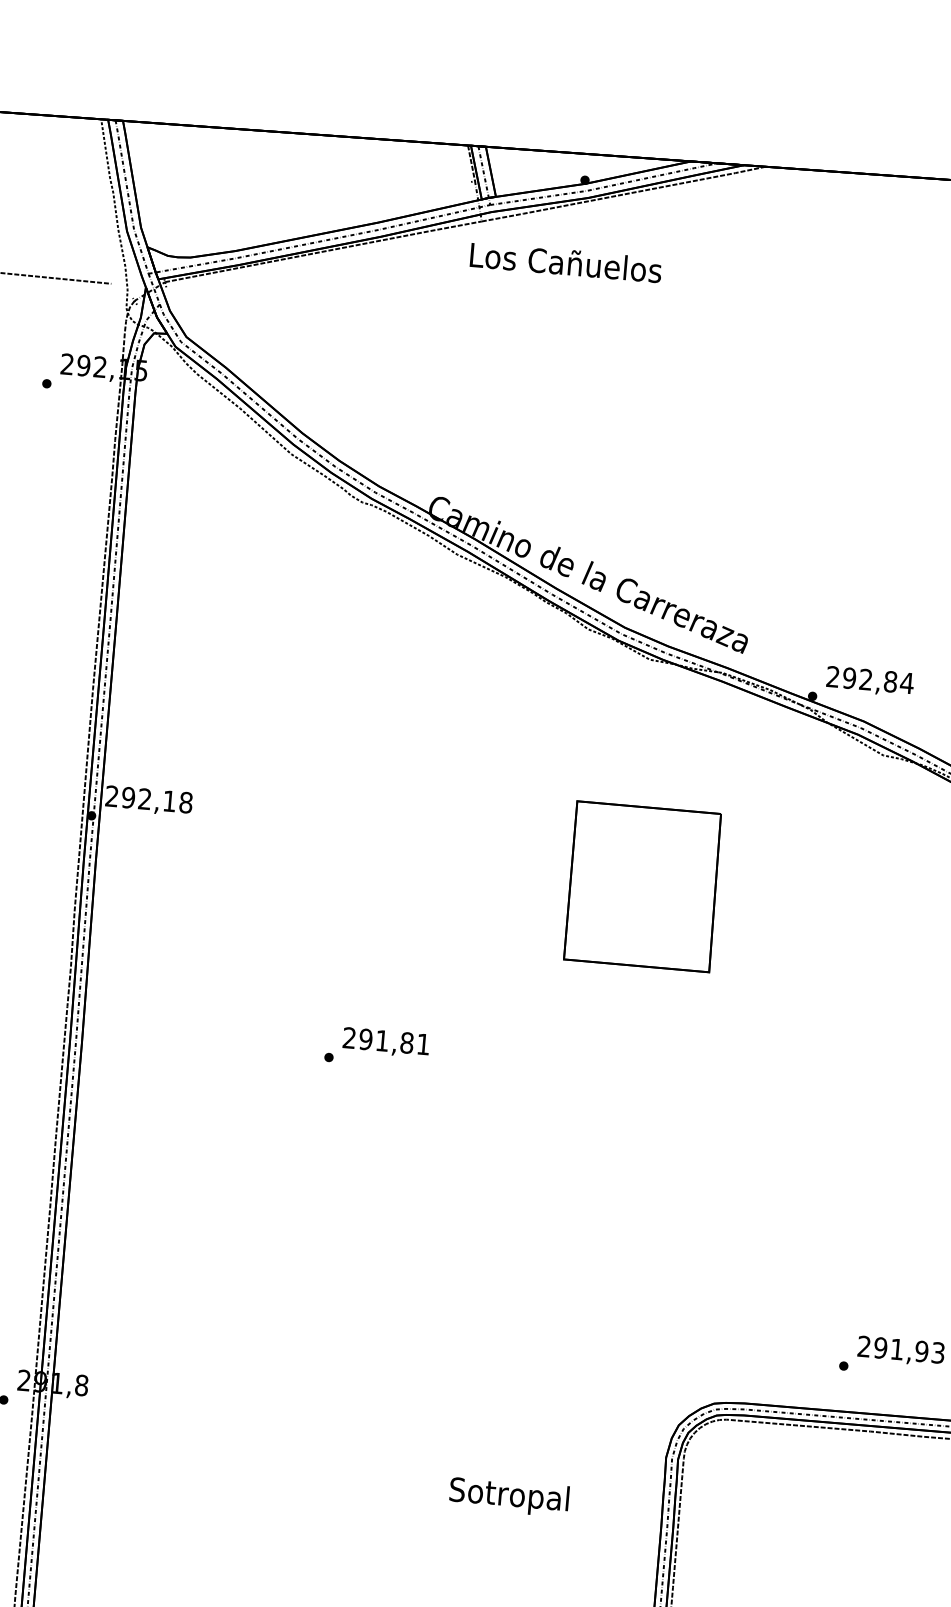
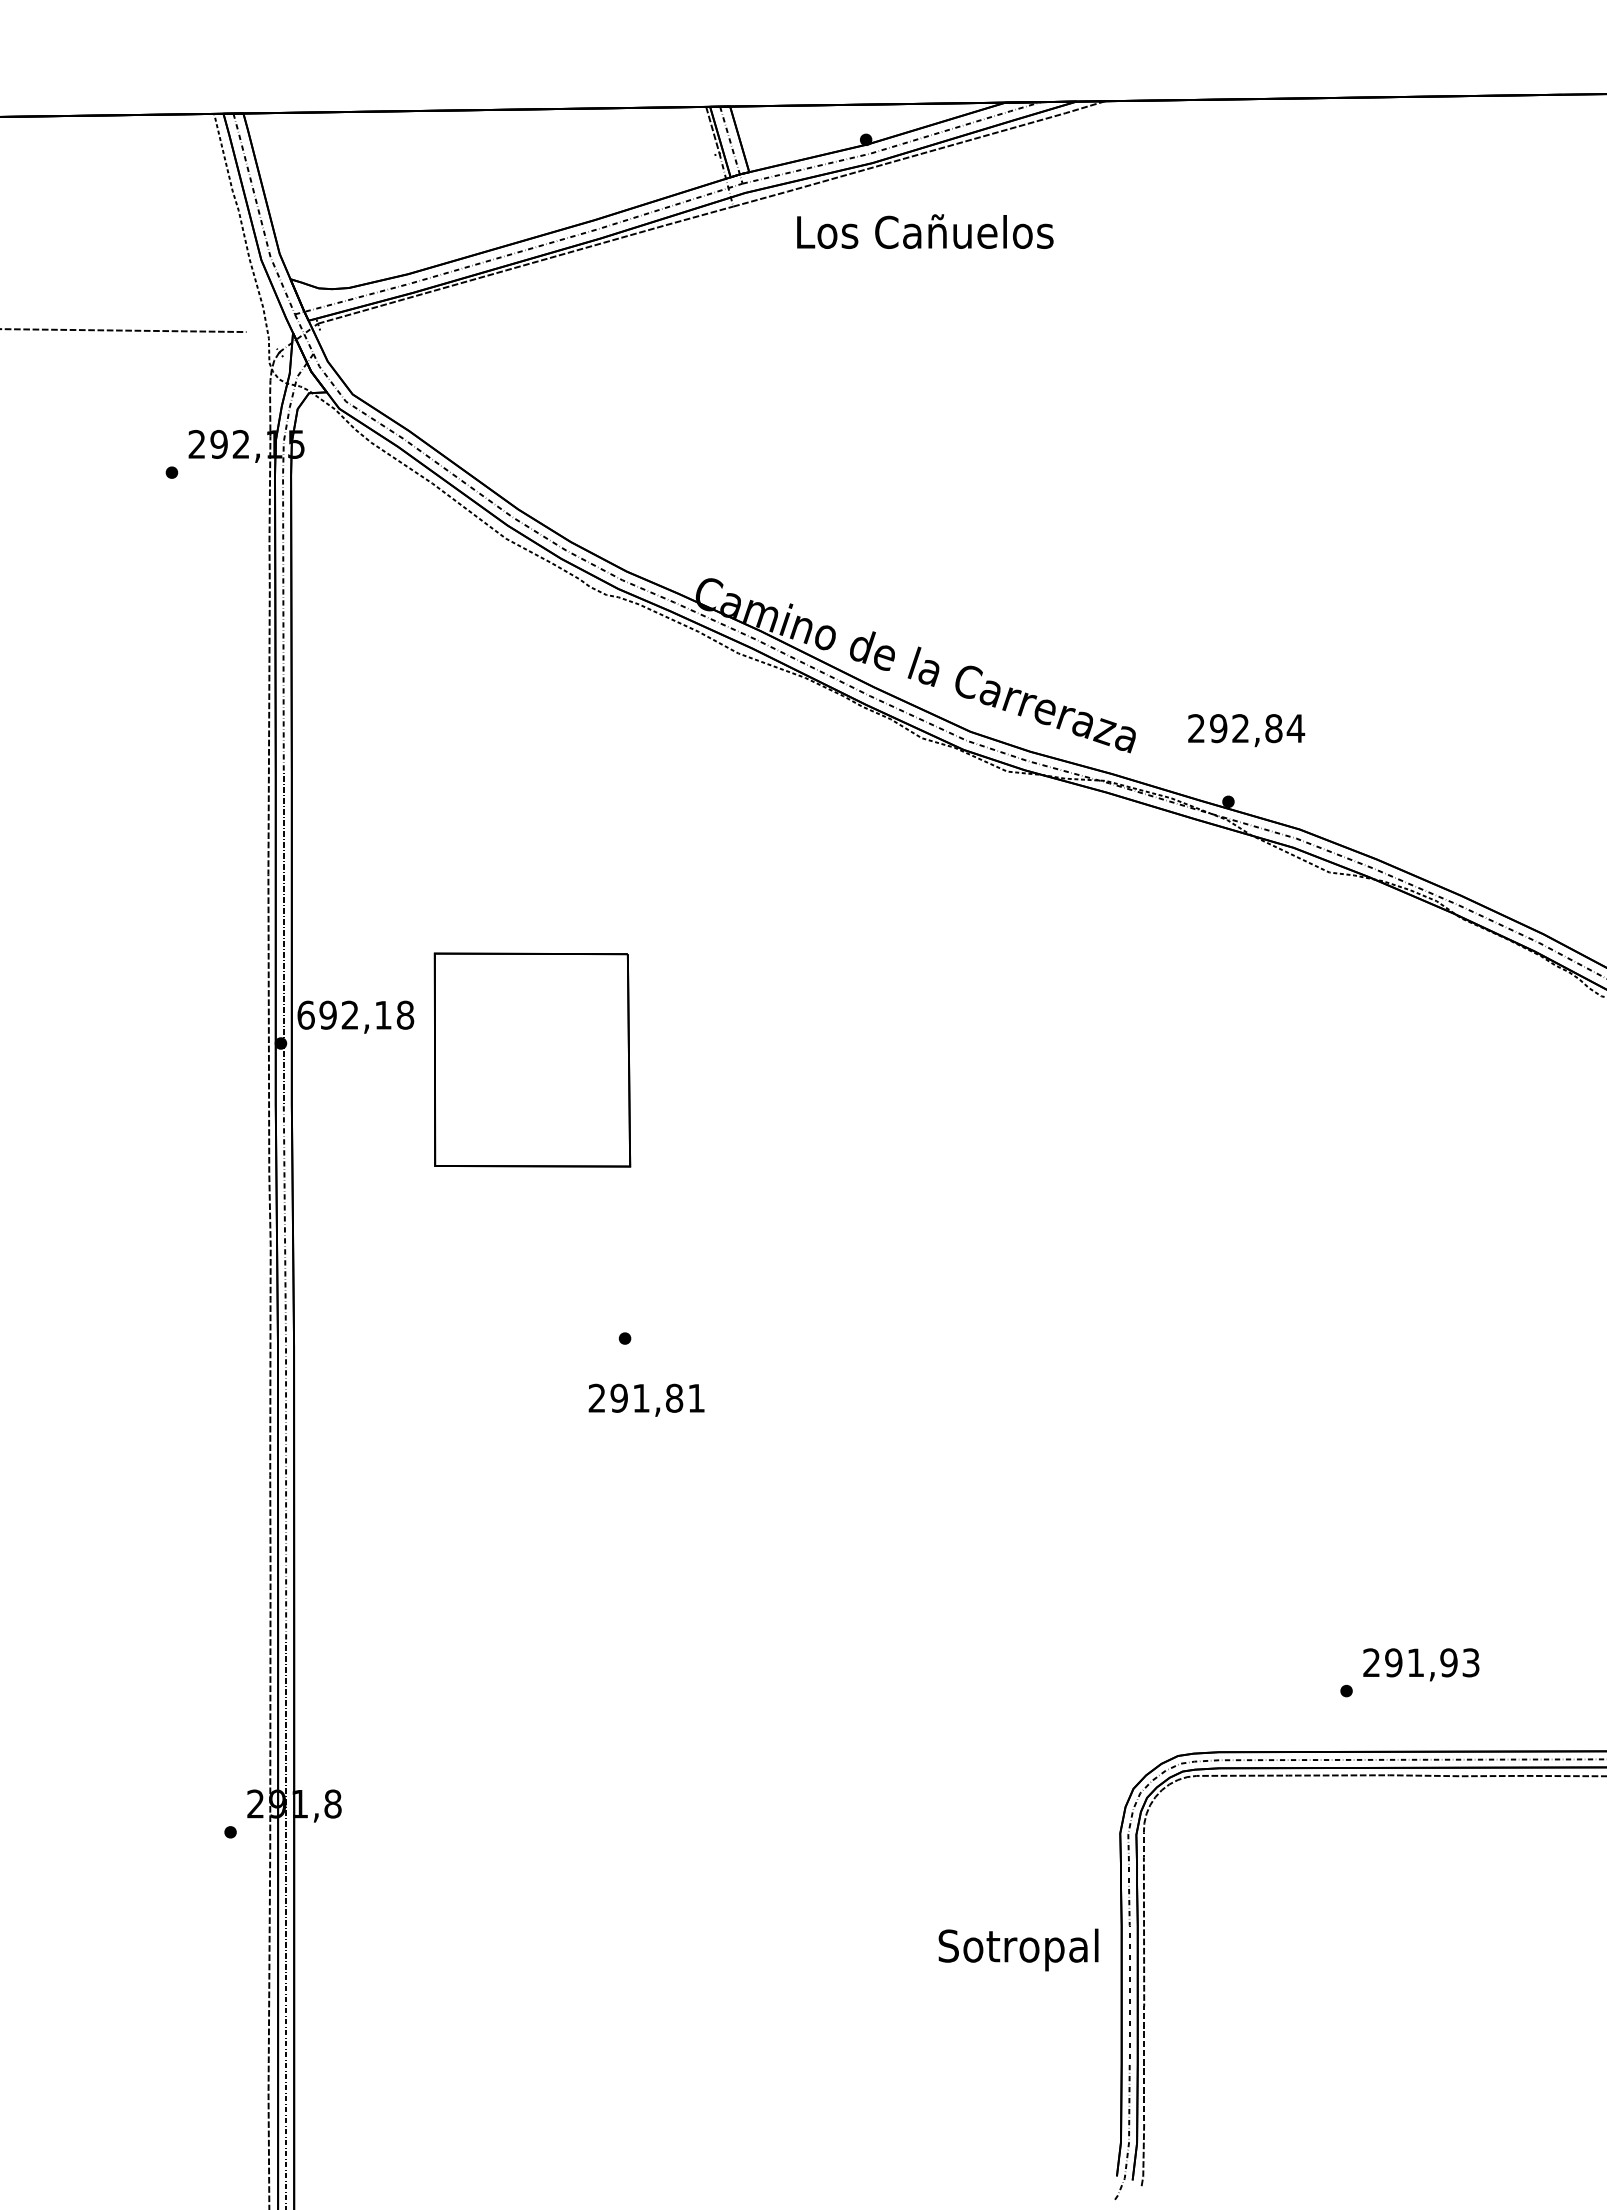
text: (566, 262) -> (925, 231), moved
text: (870, 681) -> (1246, 730), moved
text: (111, 795) -> (305, 1014), 292,18 -> 692,18
part: (643, 886) -> (532, 1059), moved
text: (386, 1042) -> (646, 1399), moved
text: (509, 1496) -> (1018, 1949), moved

